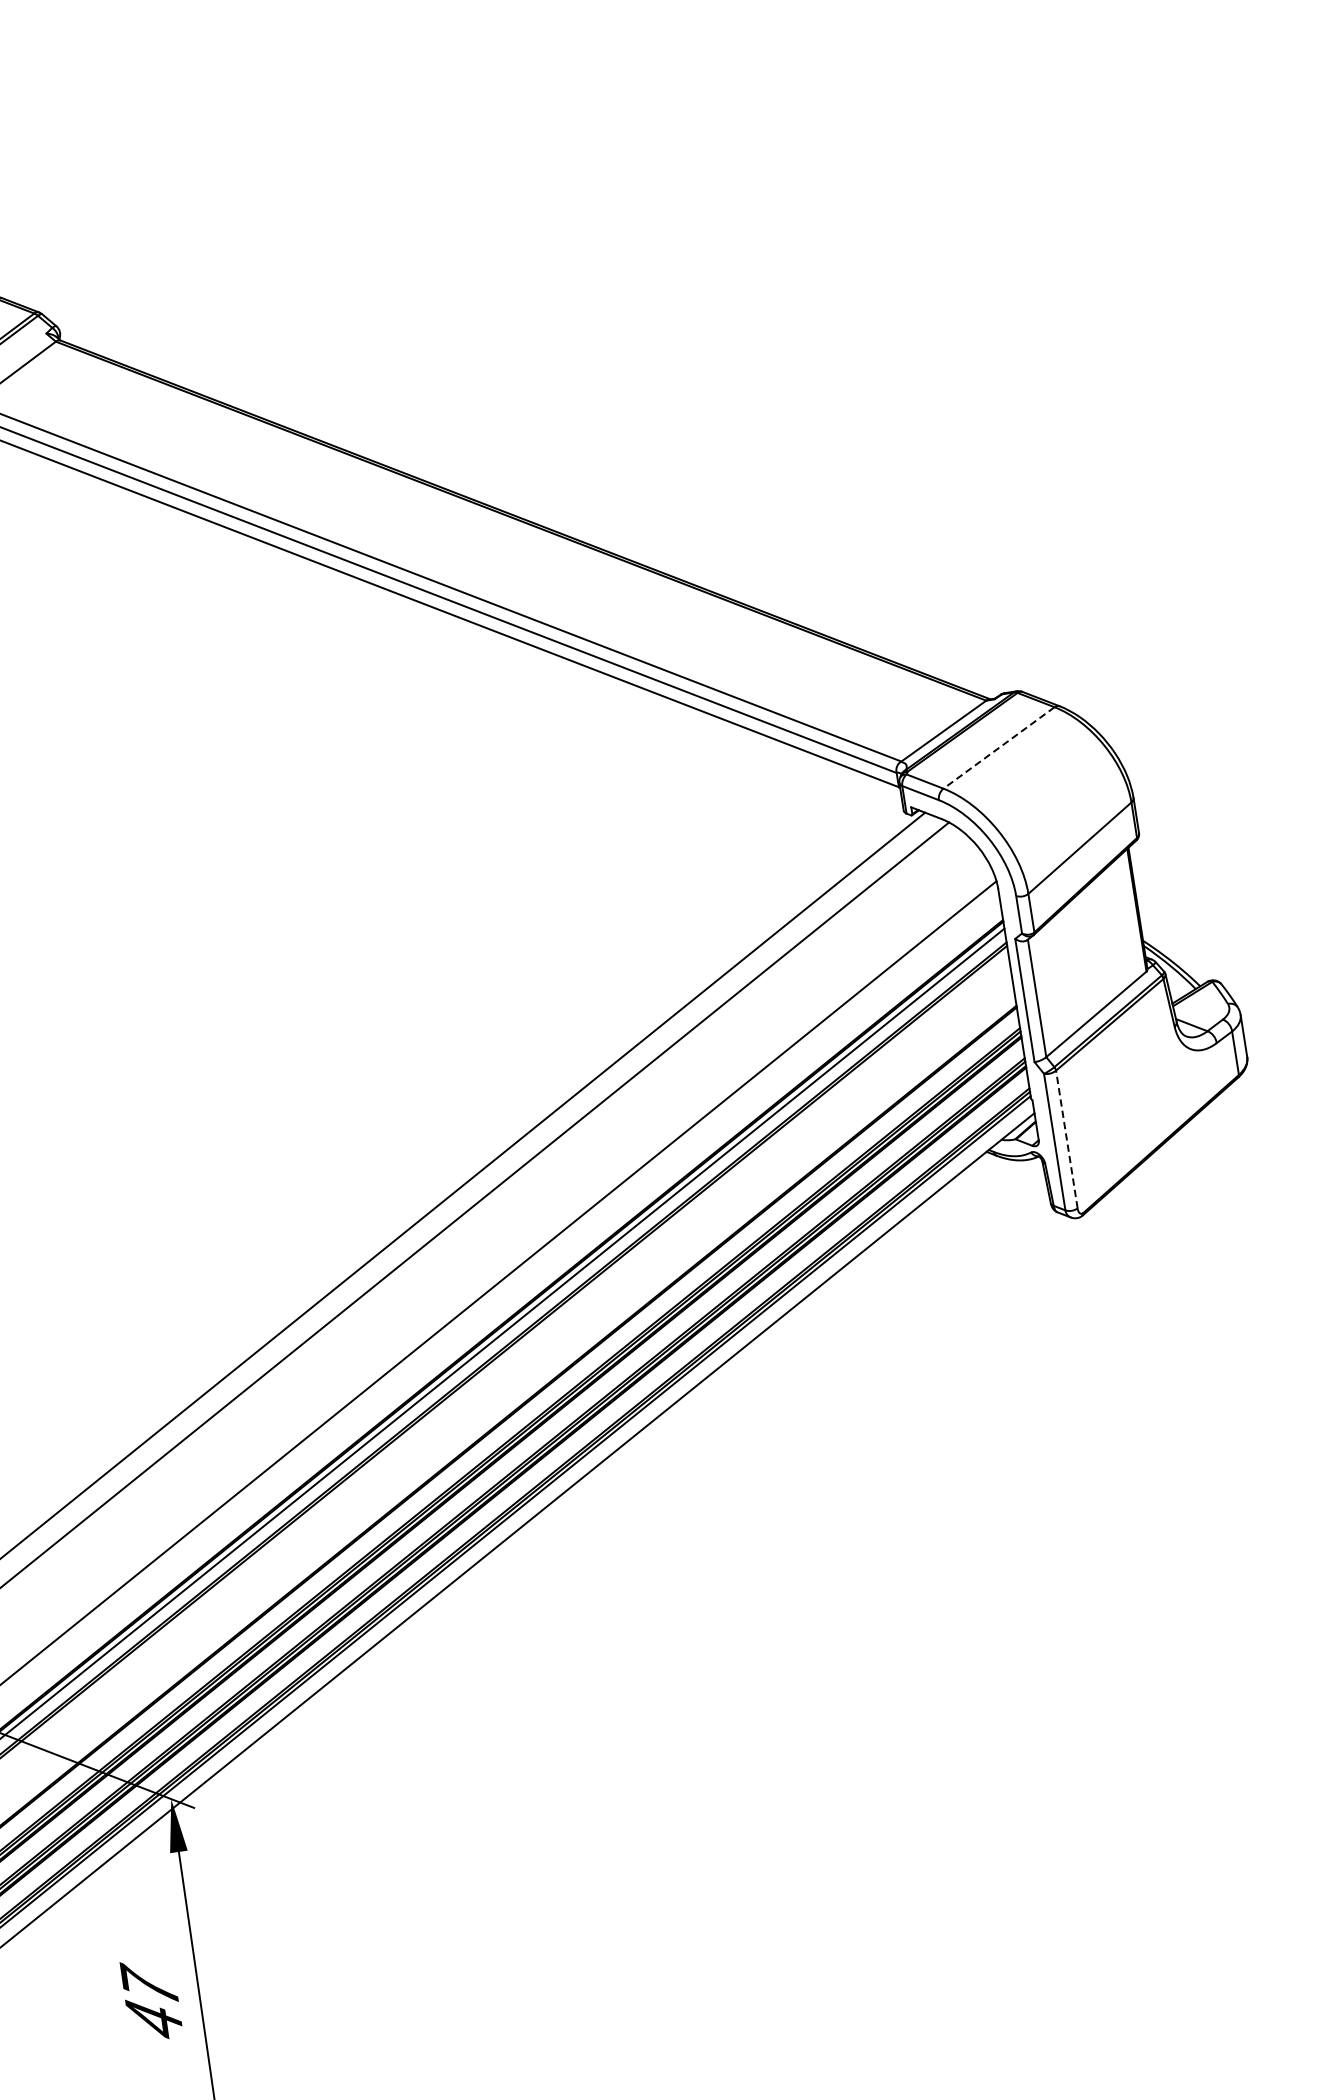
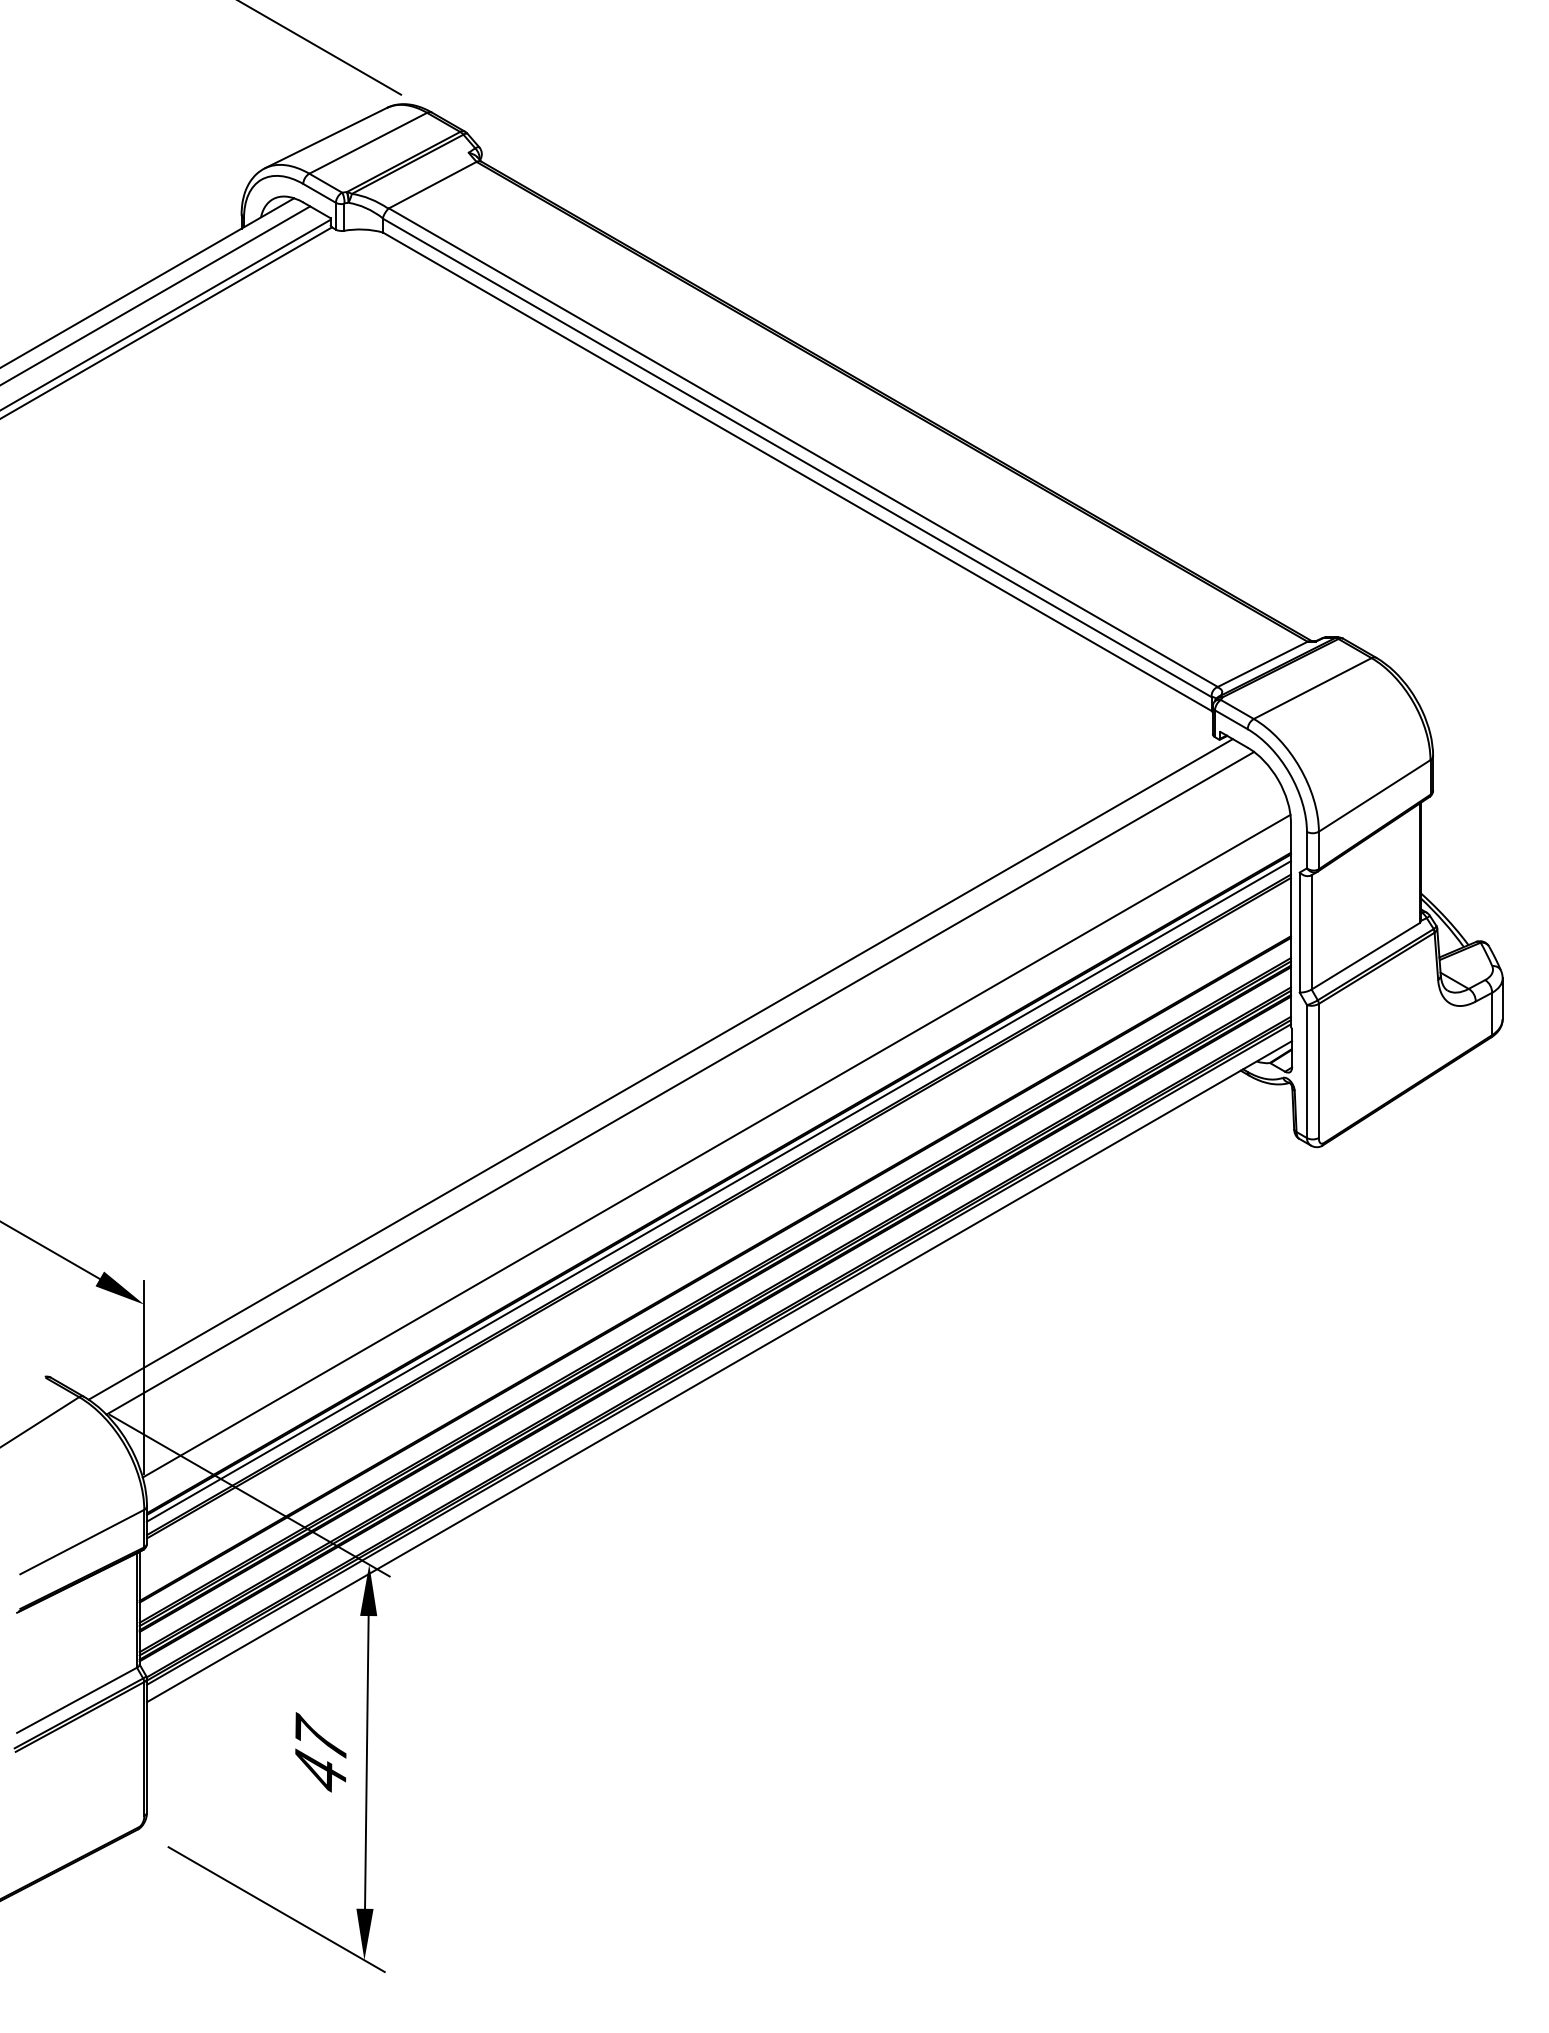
line: (998, 747) -> (1312, 688), dashed -> solid
line: (1066, 1139) -> (1318, 1070), dashed -> solid

